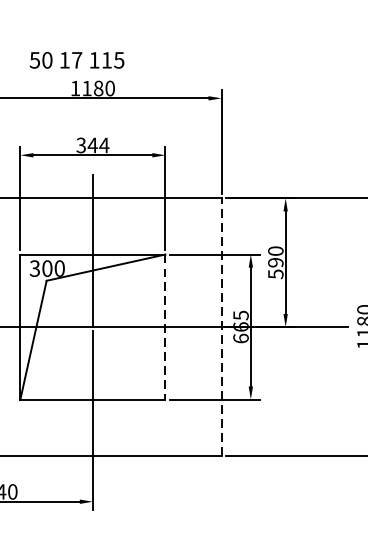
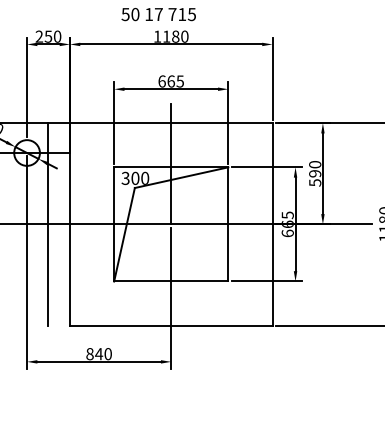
text: (94, 60) -> (172, 14), 115 -> 715
text: (93, 145) -> (171, 81), 344 -> 665
line: (221, 325) -> (272, 223), dashed -> solid
line: (165, 327) -> (228, 224), dashed -> solid

